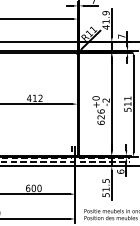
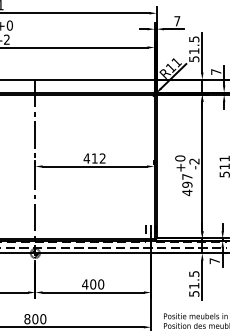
text: (106, 20) -> (194, 49), 41.9 -> 51.5
text: (101, 116) -> (187, 184), 626 -> 497
text: (120, 172) -> (214, 261), 6 -> 7
text: (28, 188) -> (85, 284), 600 -> 400

